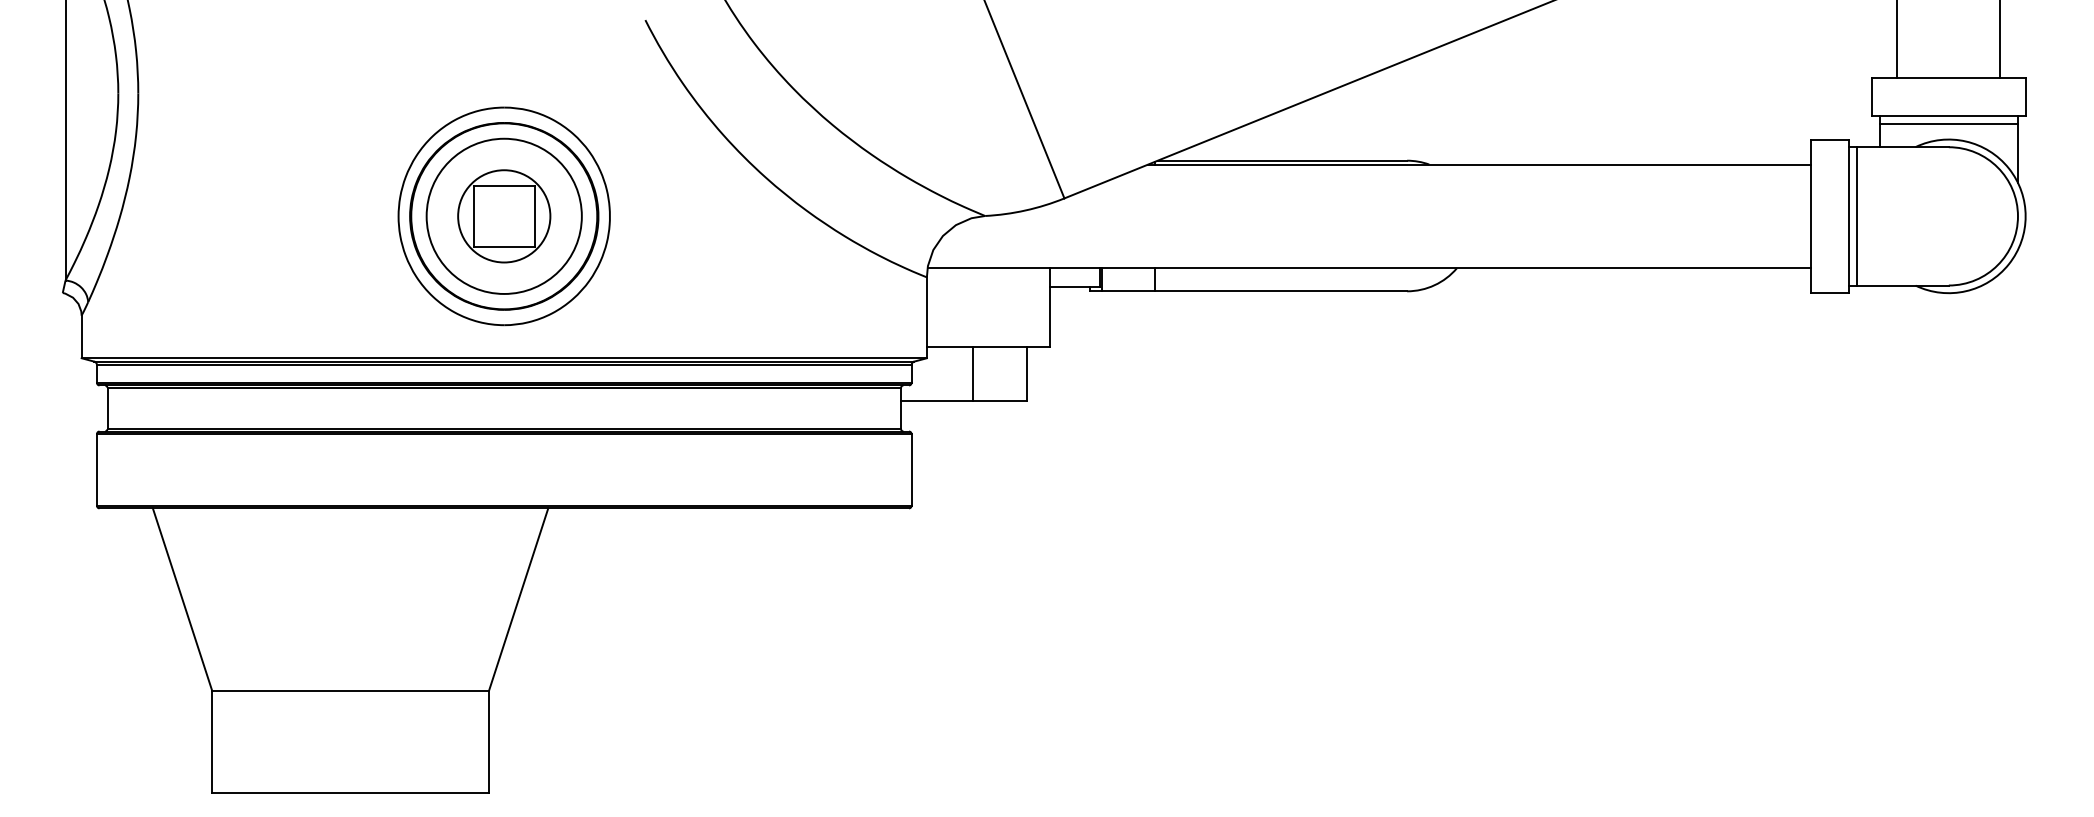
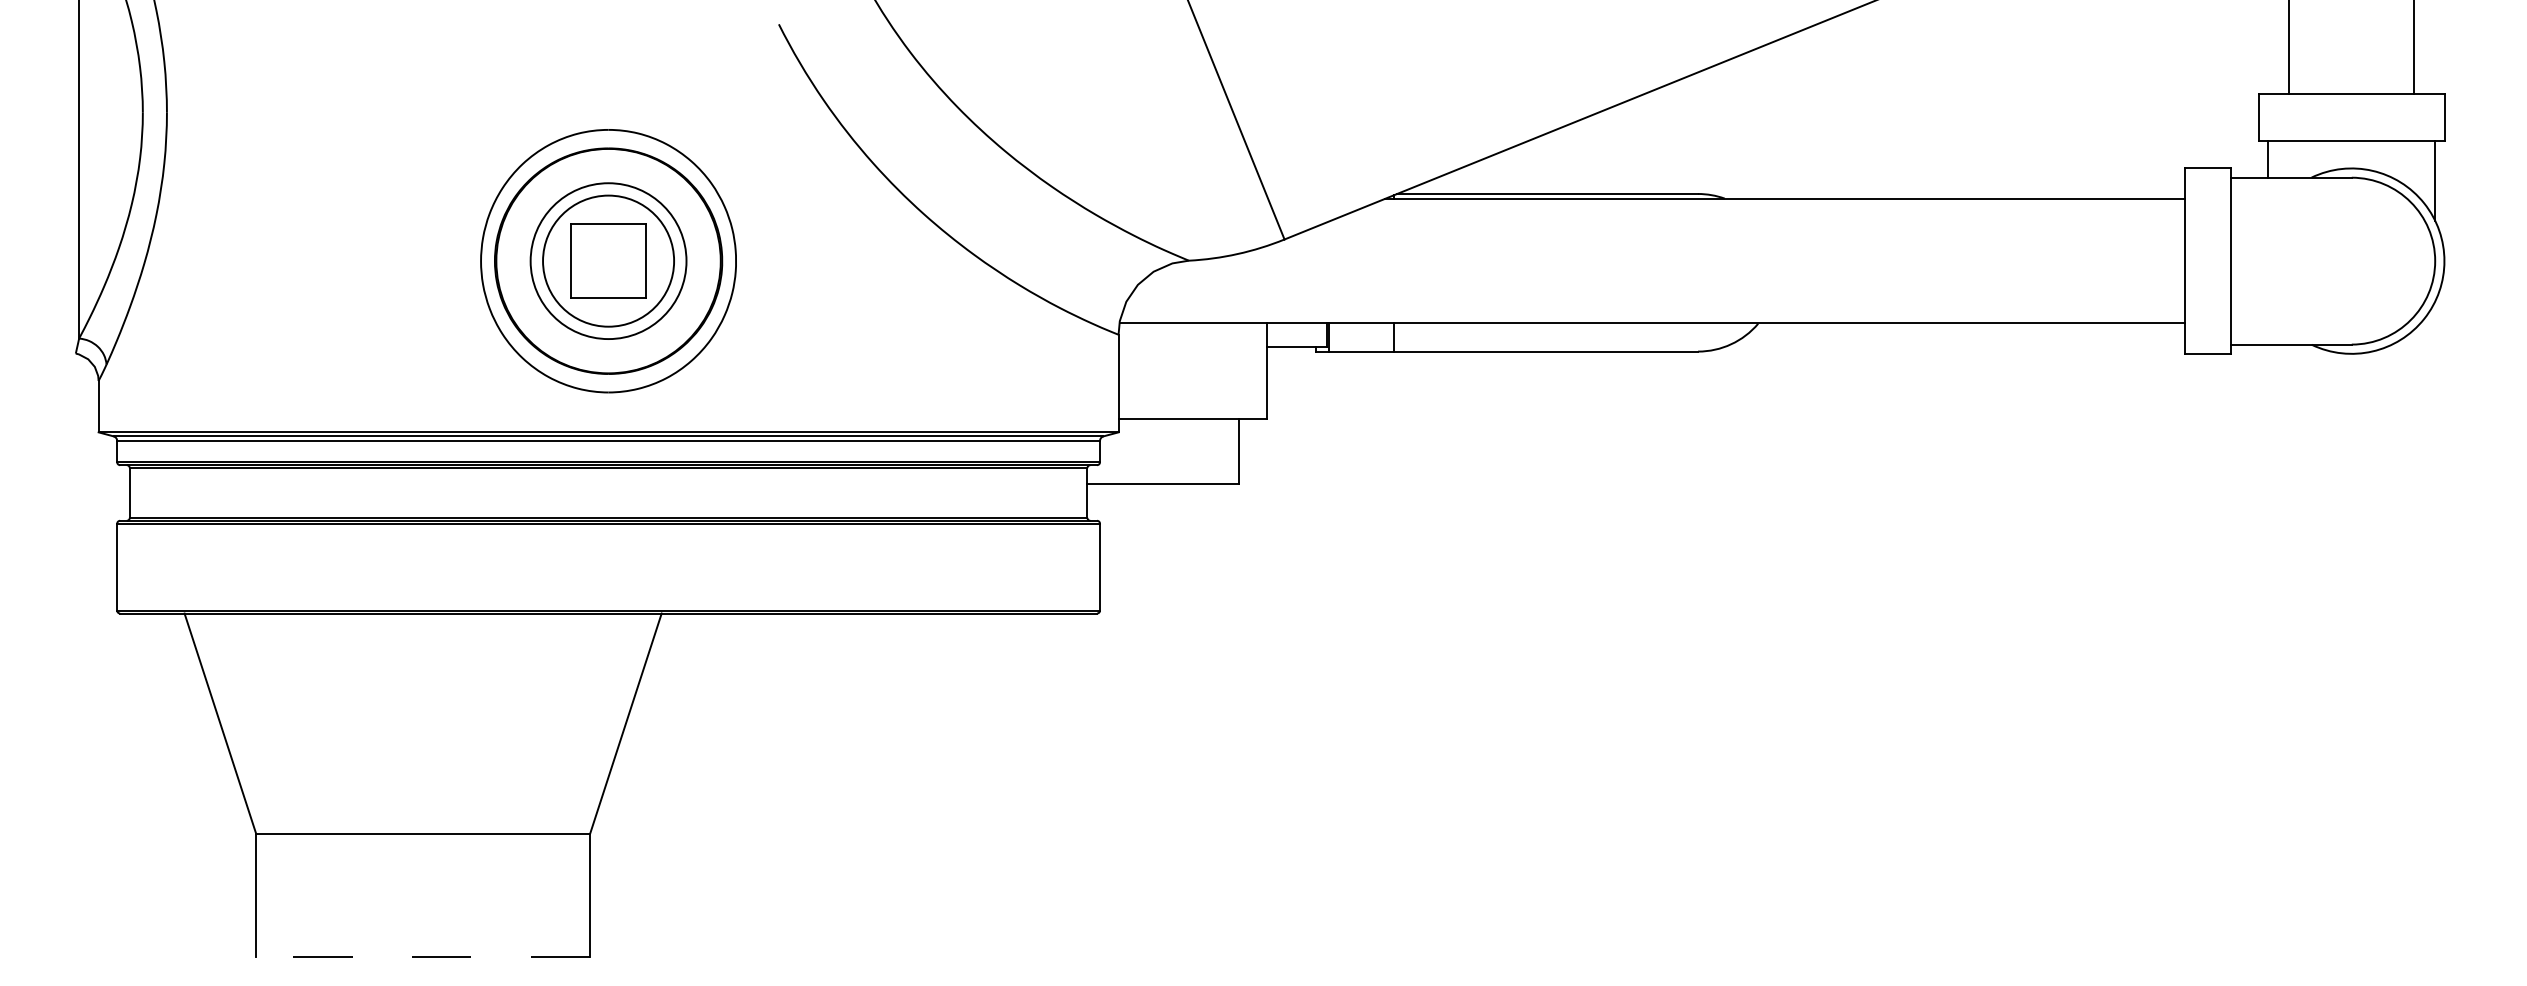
line: (1948, 123) -> (2351, 149), removed
circle: (504, 215) -> (608, 260), size x0.7
circle: (504, 215) -> (608, 260), size x1.4
line: (1856, 215) -> (2240, 260), removed
line: (972, 373) -> (1173, 450), removed
line: (350, 792) -> (423, 956), solid -> dashed

